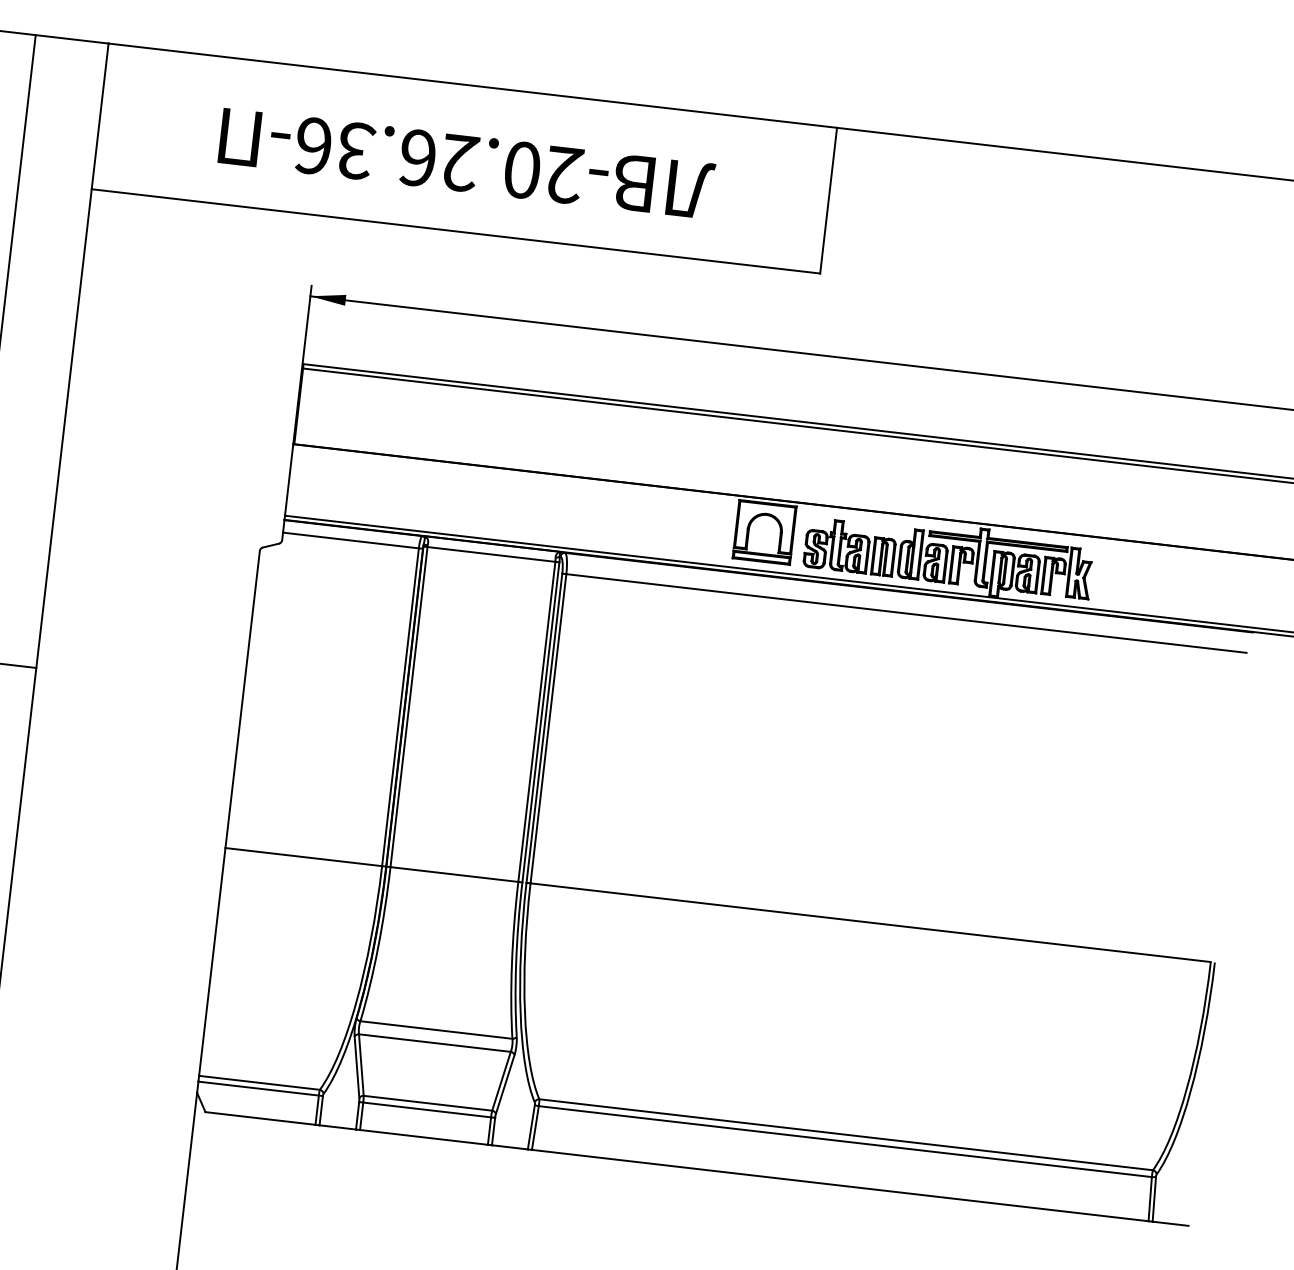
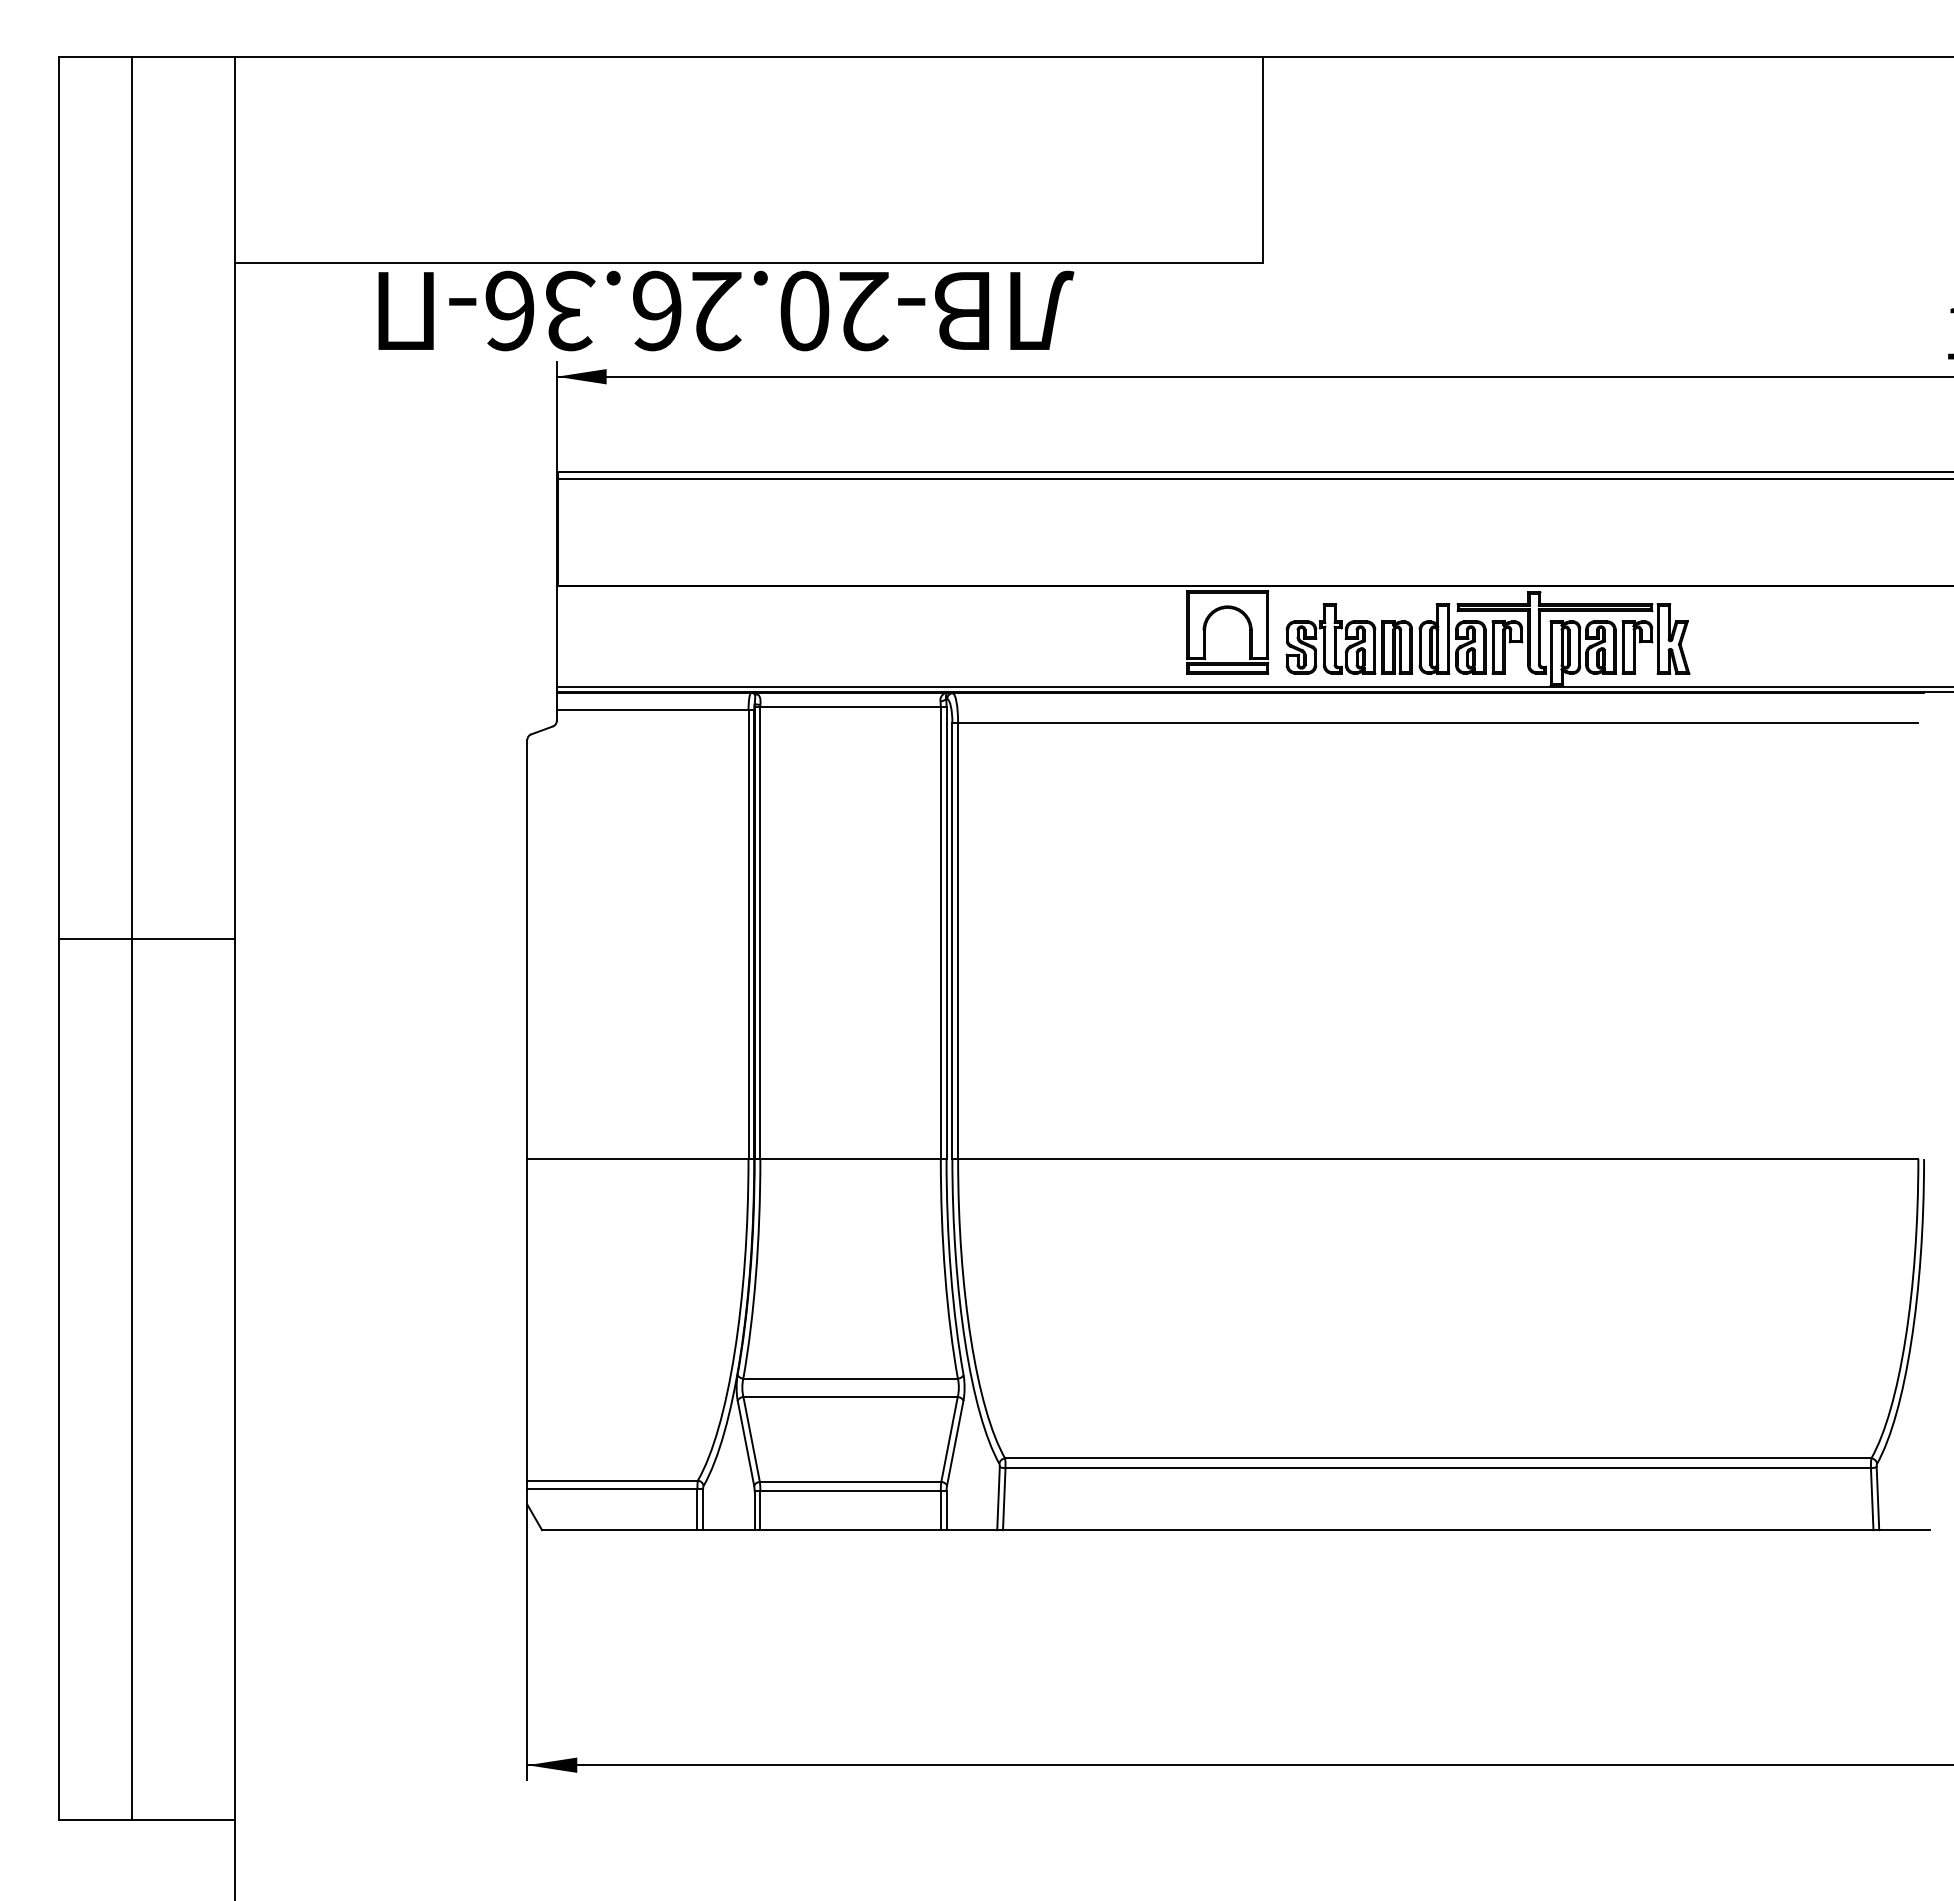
text: (466, 163) -> (726, 310), moved

